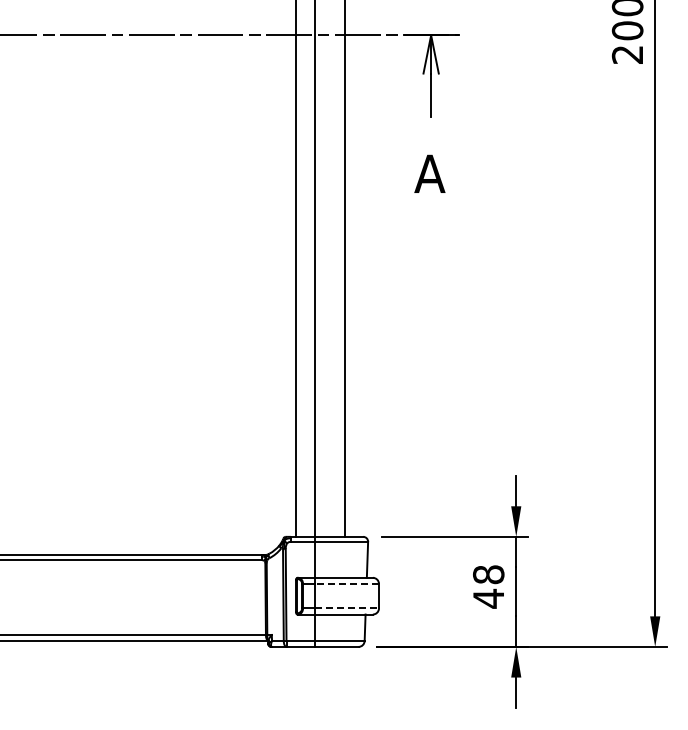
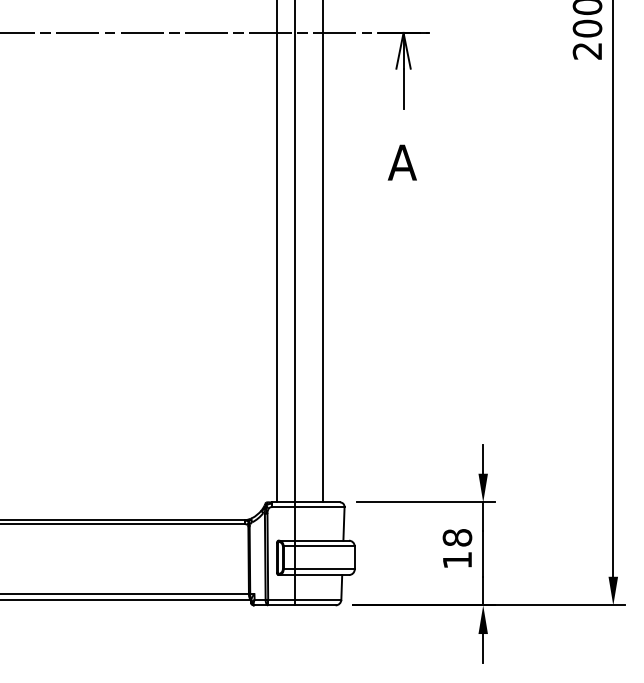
line: (346, 583) -> (324, 546), dashed -> solid
text: (488, 598) -> (457, 560), 48 -> 18
line: (347, 608) -> (325, 569), dashed -> solid

